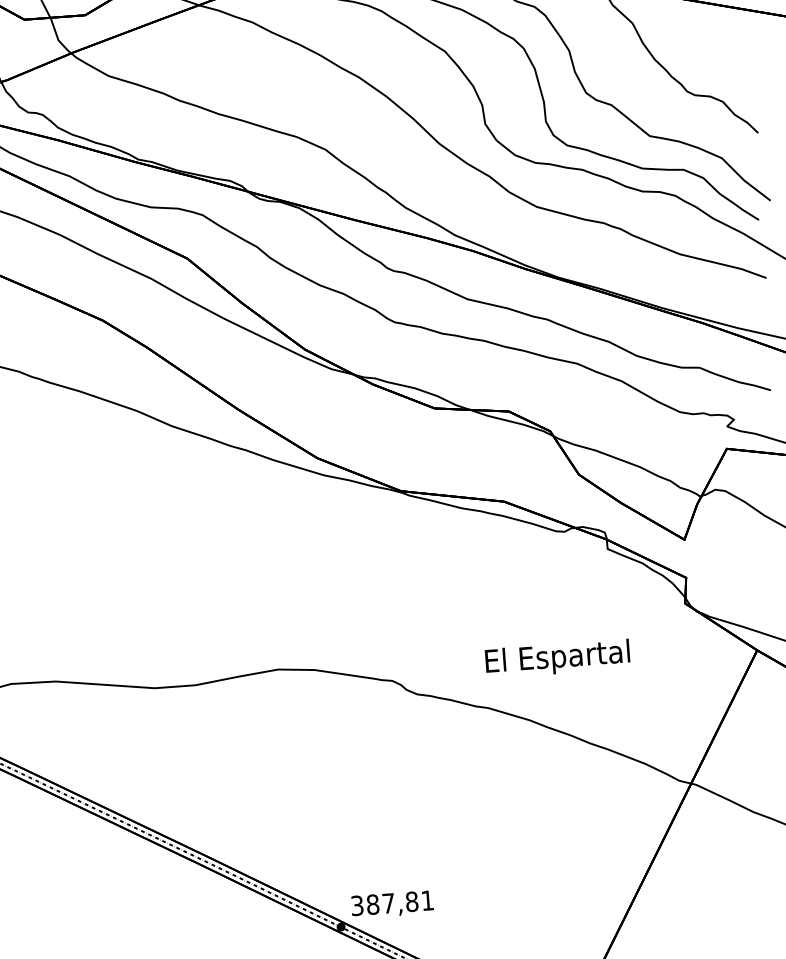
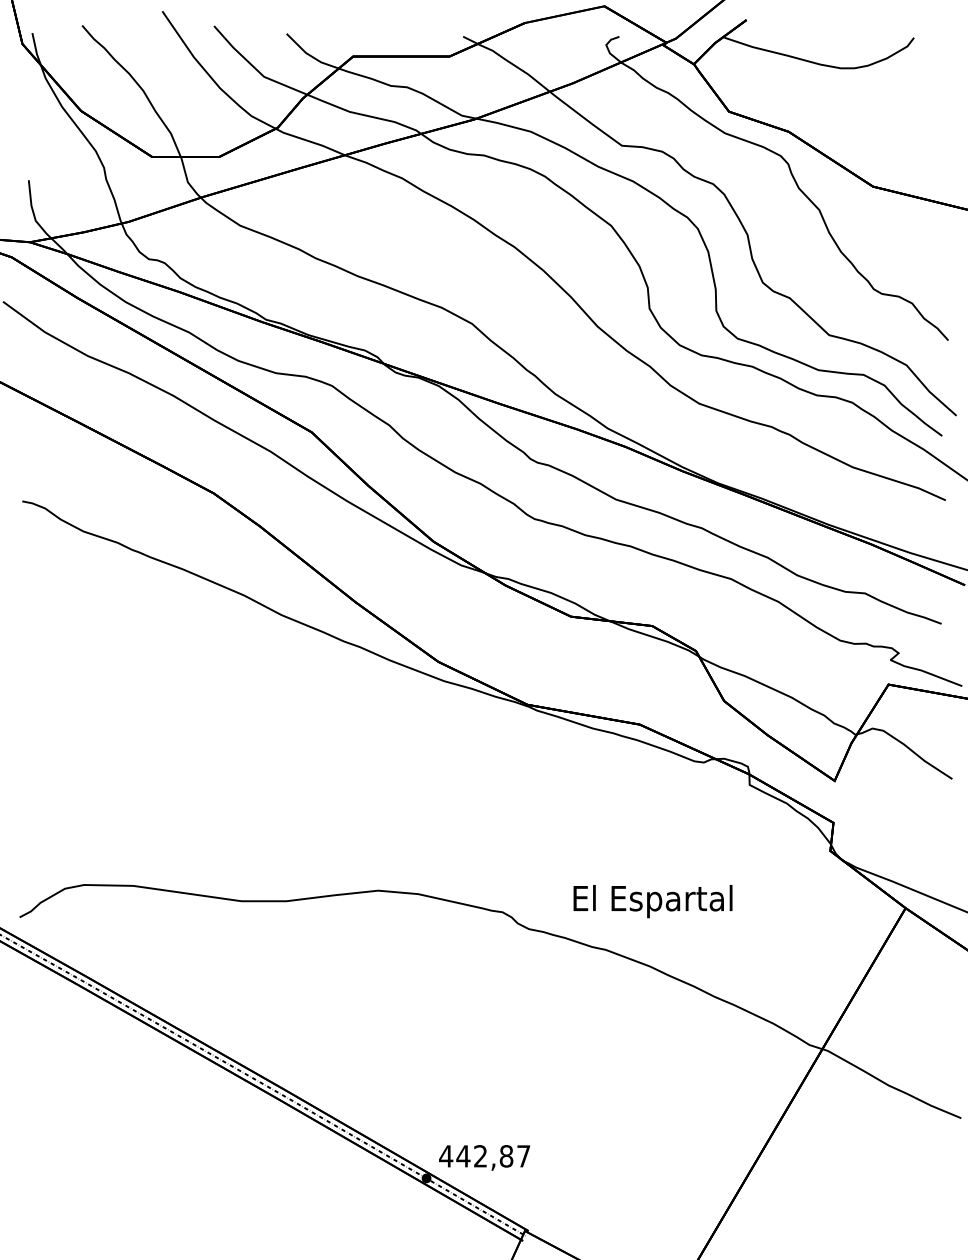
text: (557, 658) -> (652, 901), moved
text: (392, 903) -> (484, 1156), 387,81 -> 442,87

